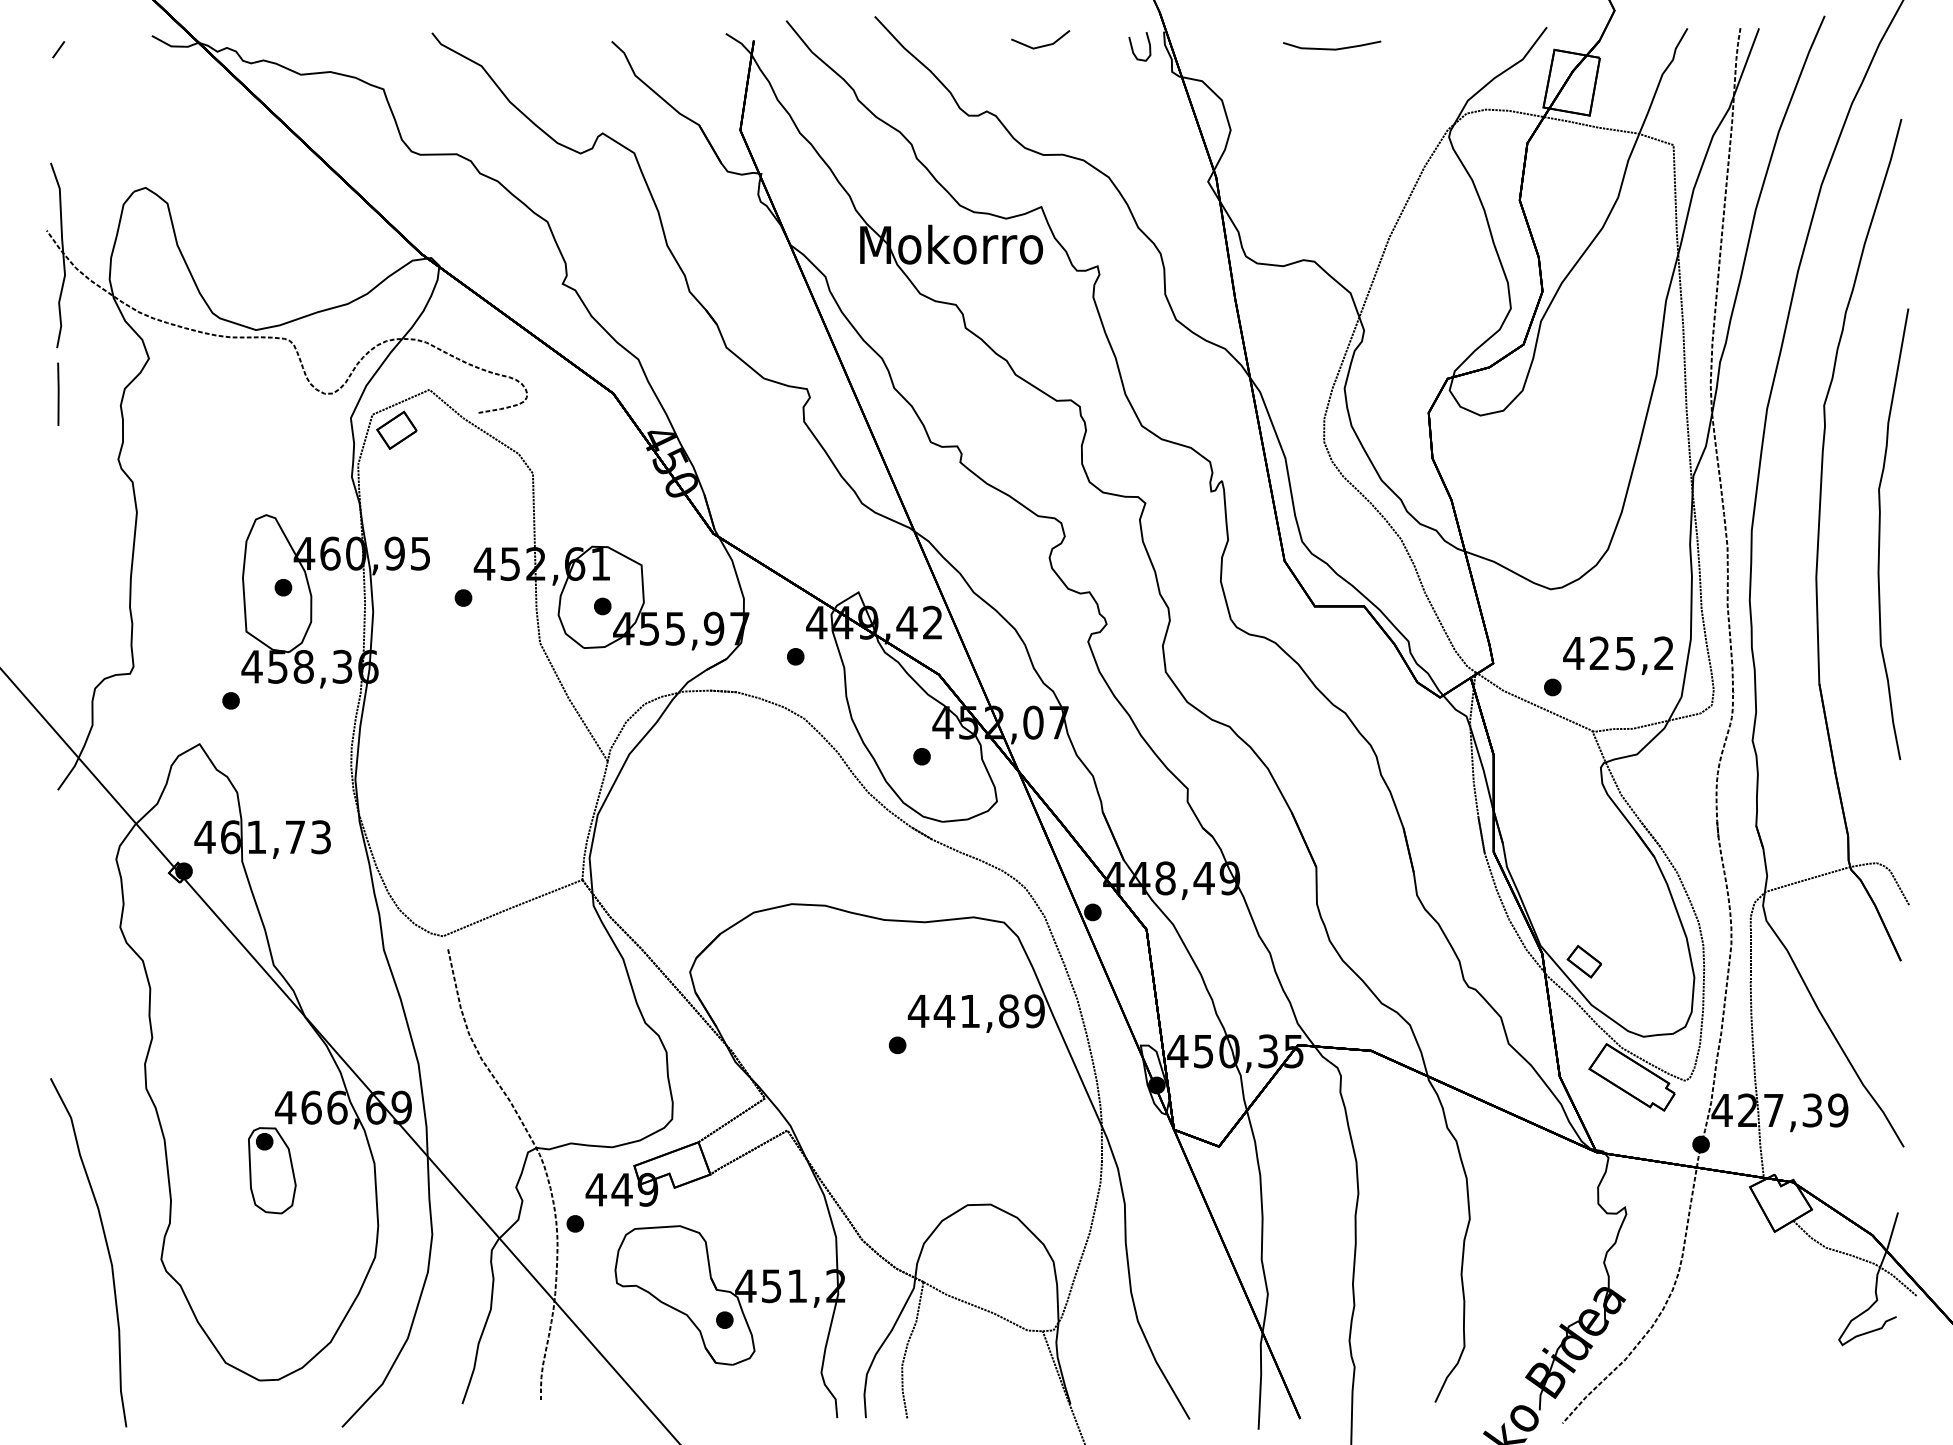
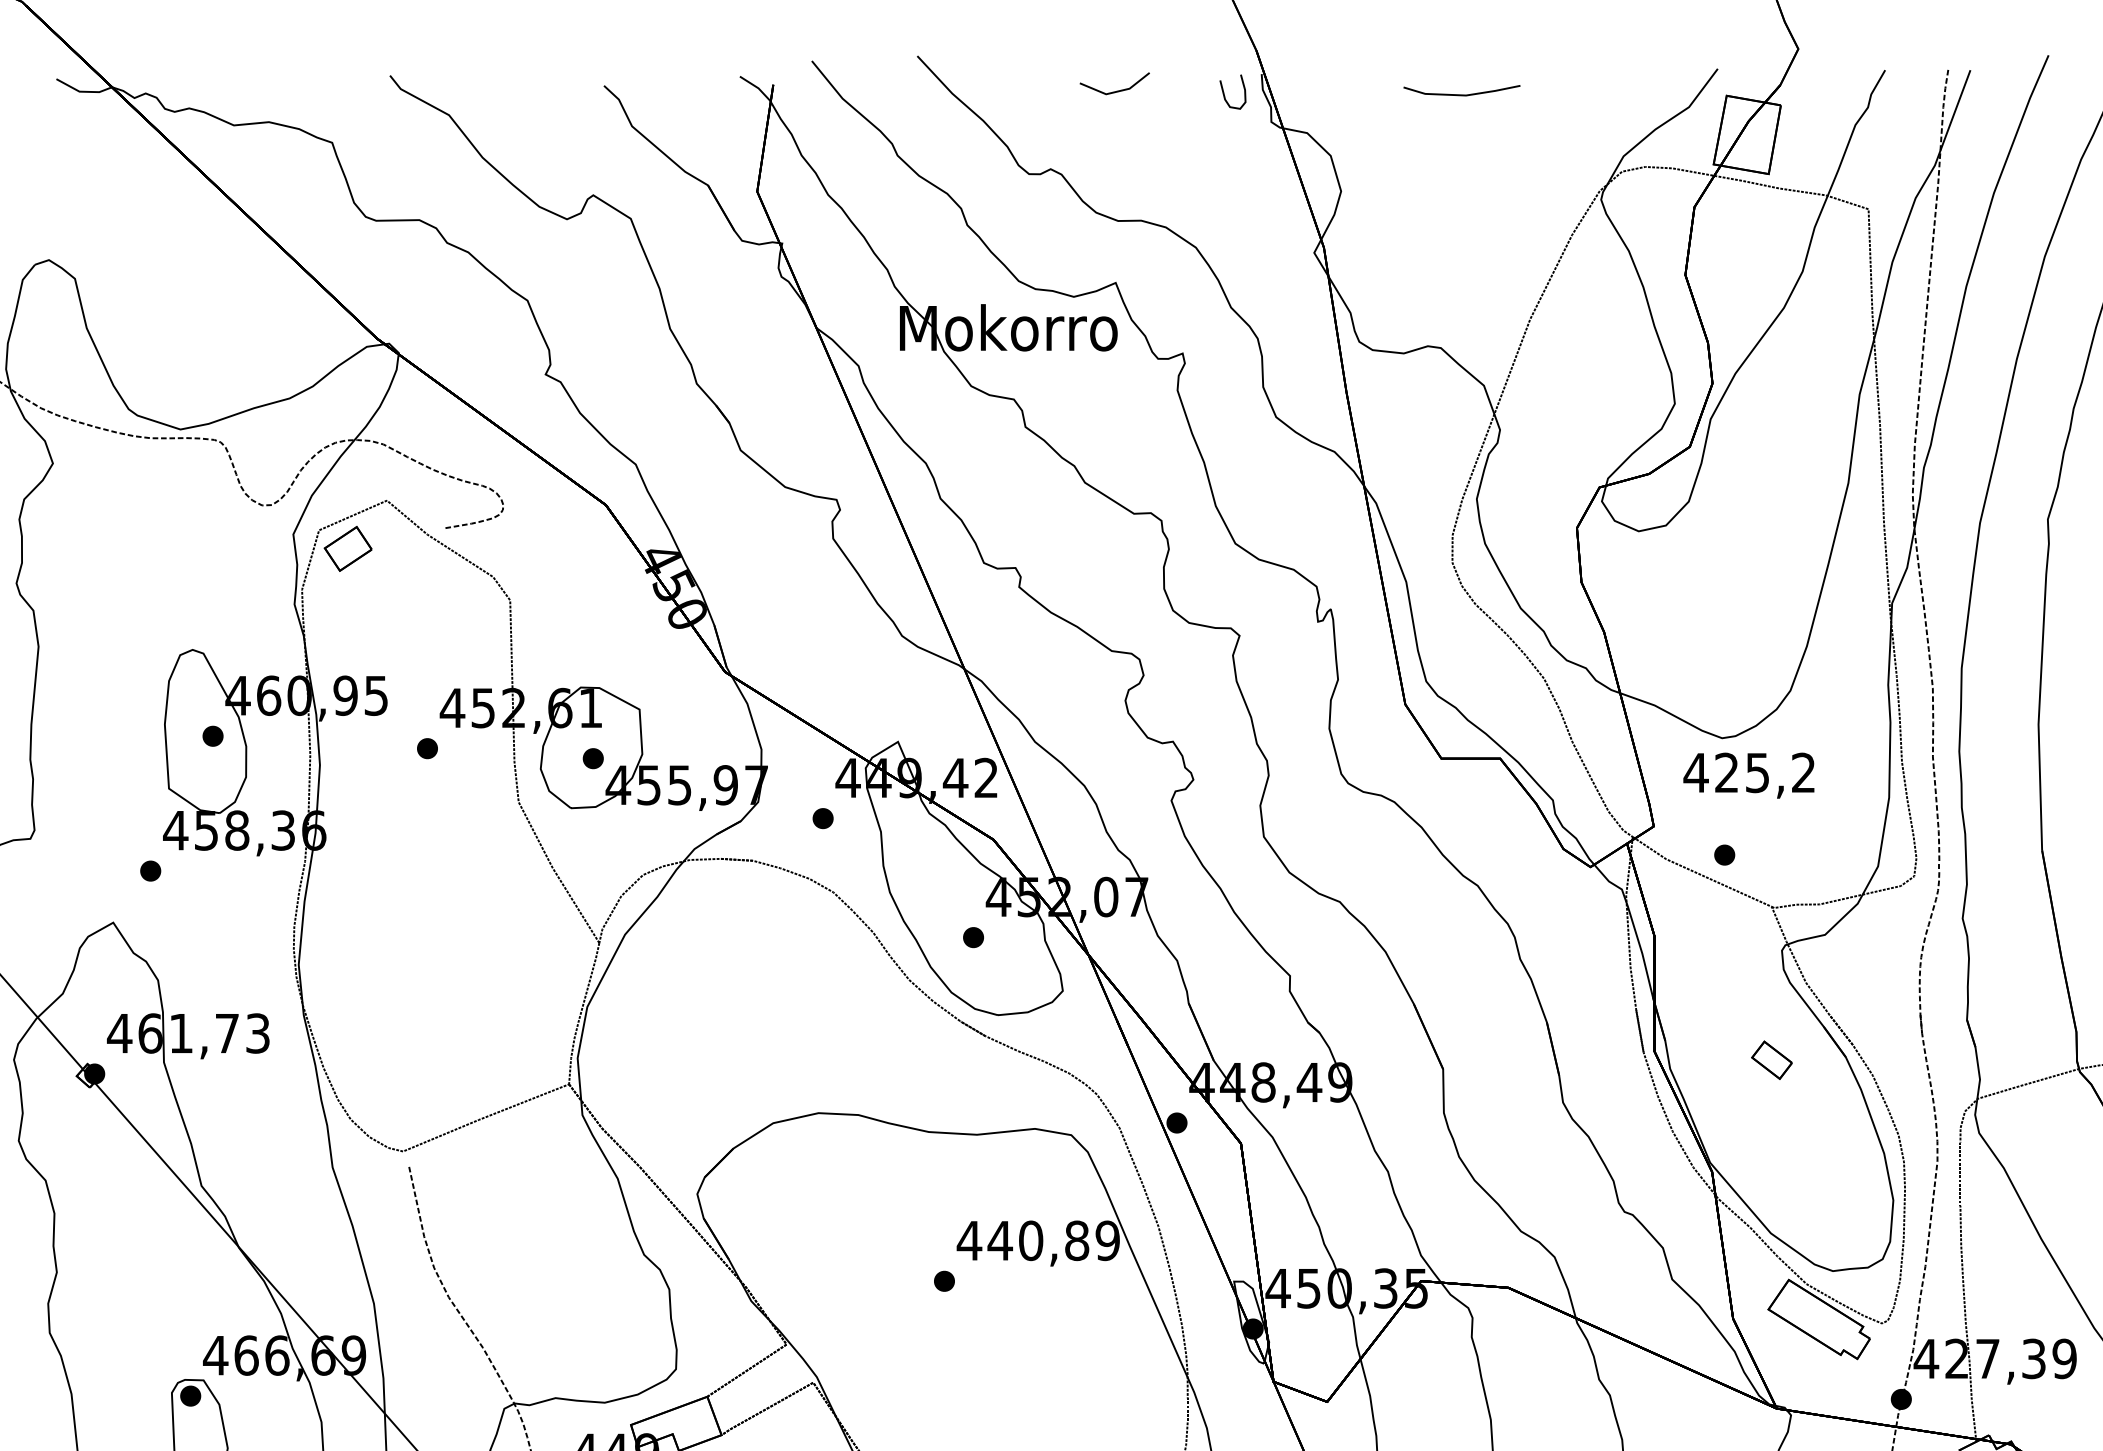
text: (1617, 655) -> (1748, 775), moved
part: (1583, 961) -> (1770, 1059), moved
text: (970, 1011) -> (1031, 1241), 441,89 -> 440,89

